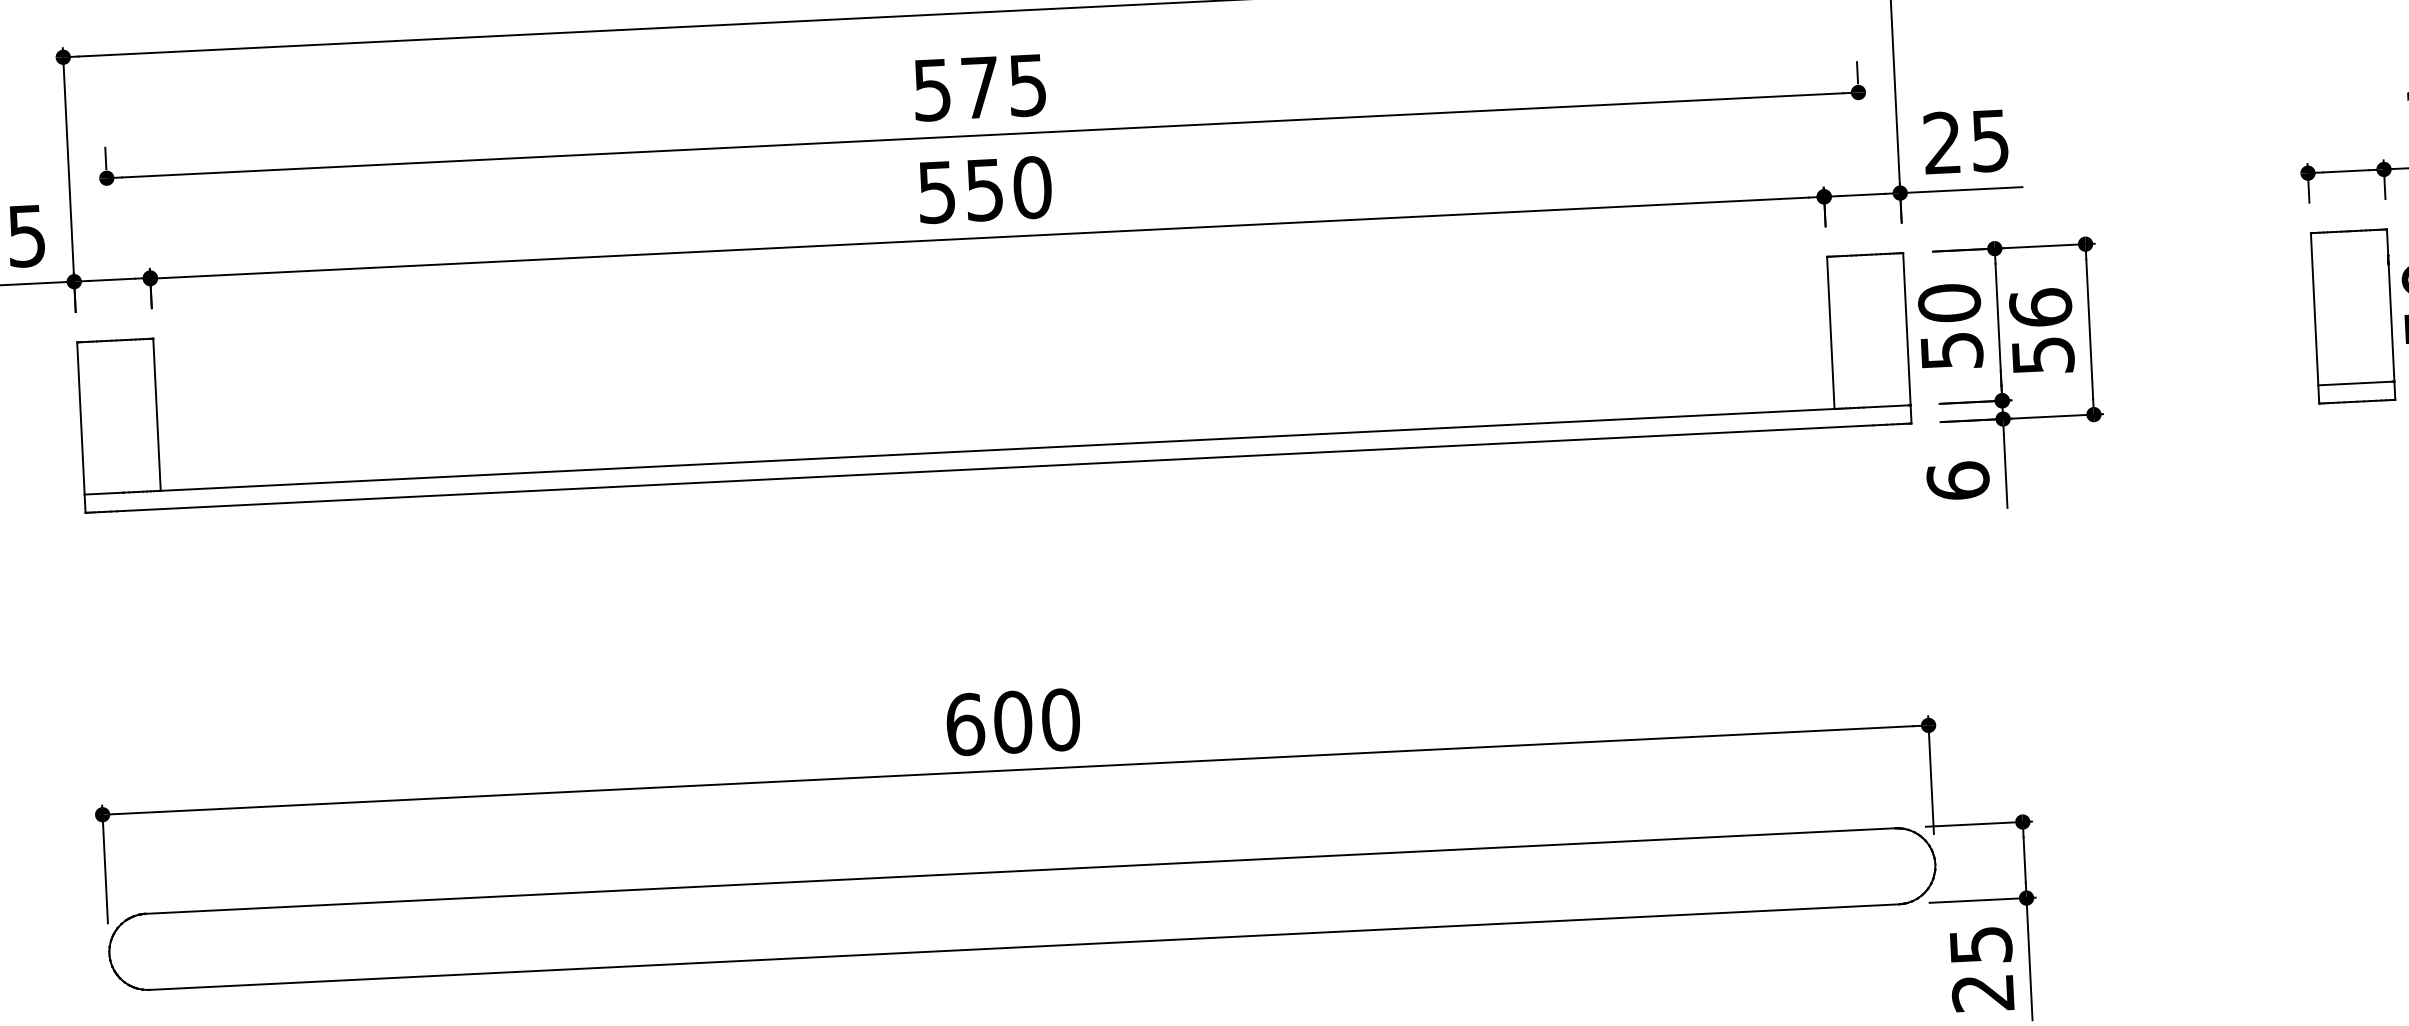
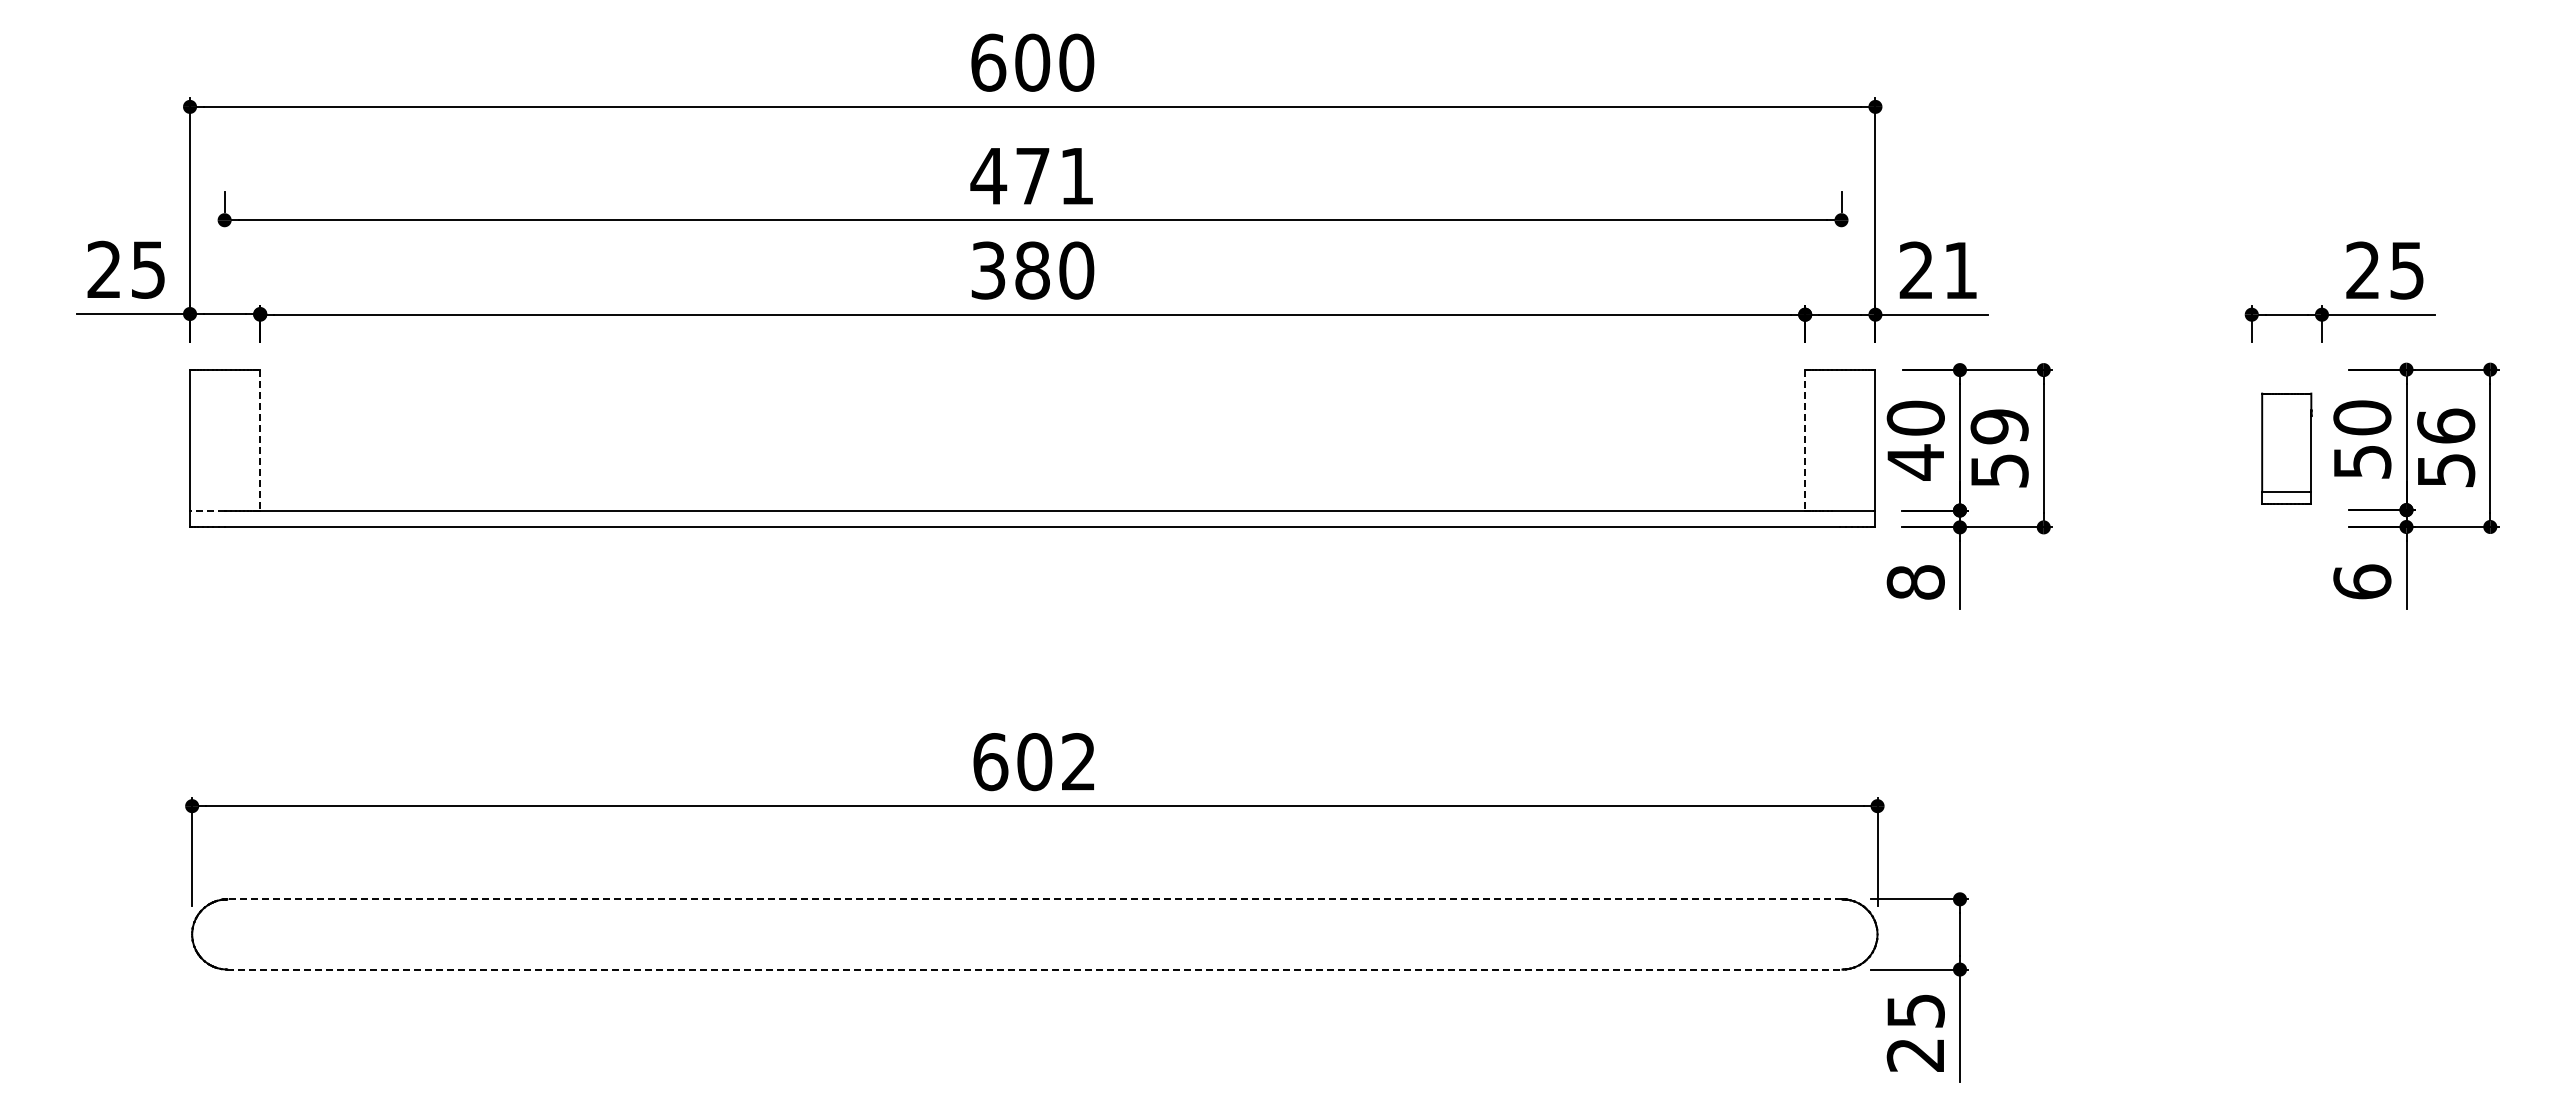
text: (978, 88) -> (1031, 176), 575 -> 471
text: (1990, 140) -> (1960, 270), 25 -> 21
text: (960, 191) -> (1010, 270), 550 -> 380
text: (2040, 307) -> (1999, 426), 56 -> 59
part: (2352, 316) -> (2286, 448), size x0.7
line: (1831, 333) -> (1805, 440), solid -> dashed
text: (1951, 351) -> (1915, 462), 50 -> 40
line: (157, 414) -> (260, 440), solid -> dashed
text: (1957, 480) -> (1915, 581), 6 -> 8
line: (103, 493) -> (207, 510), solid -> dashed
text: (1060, 720) -> (1078, 762), 600 -> 602
line: (1020, 871) -> (1034, 899), solid -> dashed
line: (1023, 947) -> (1034, 969), solid -> dashed

